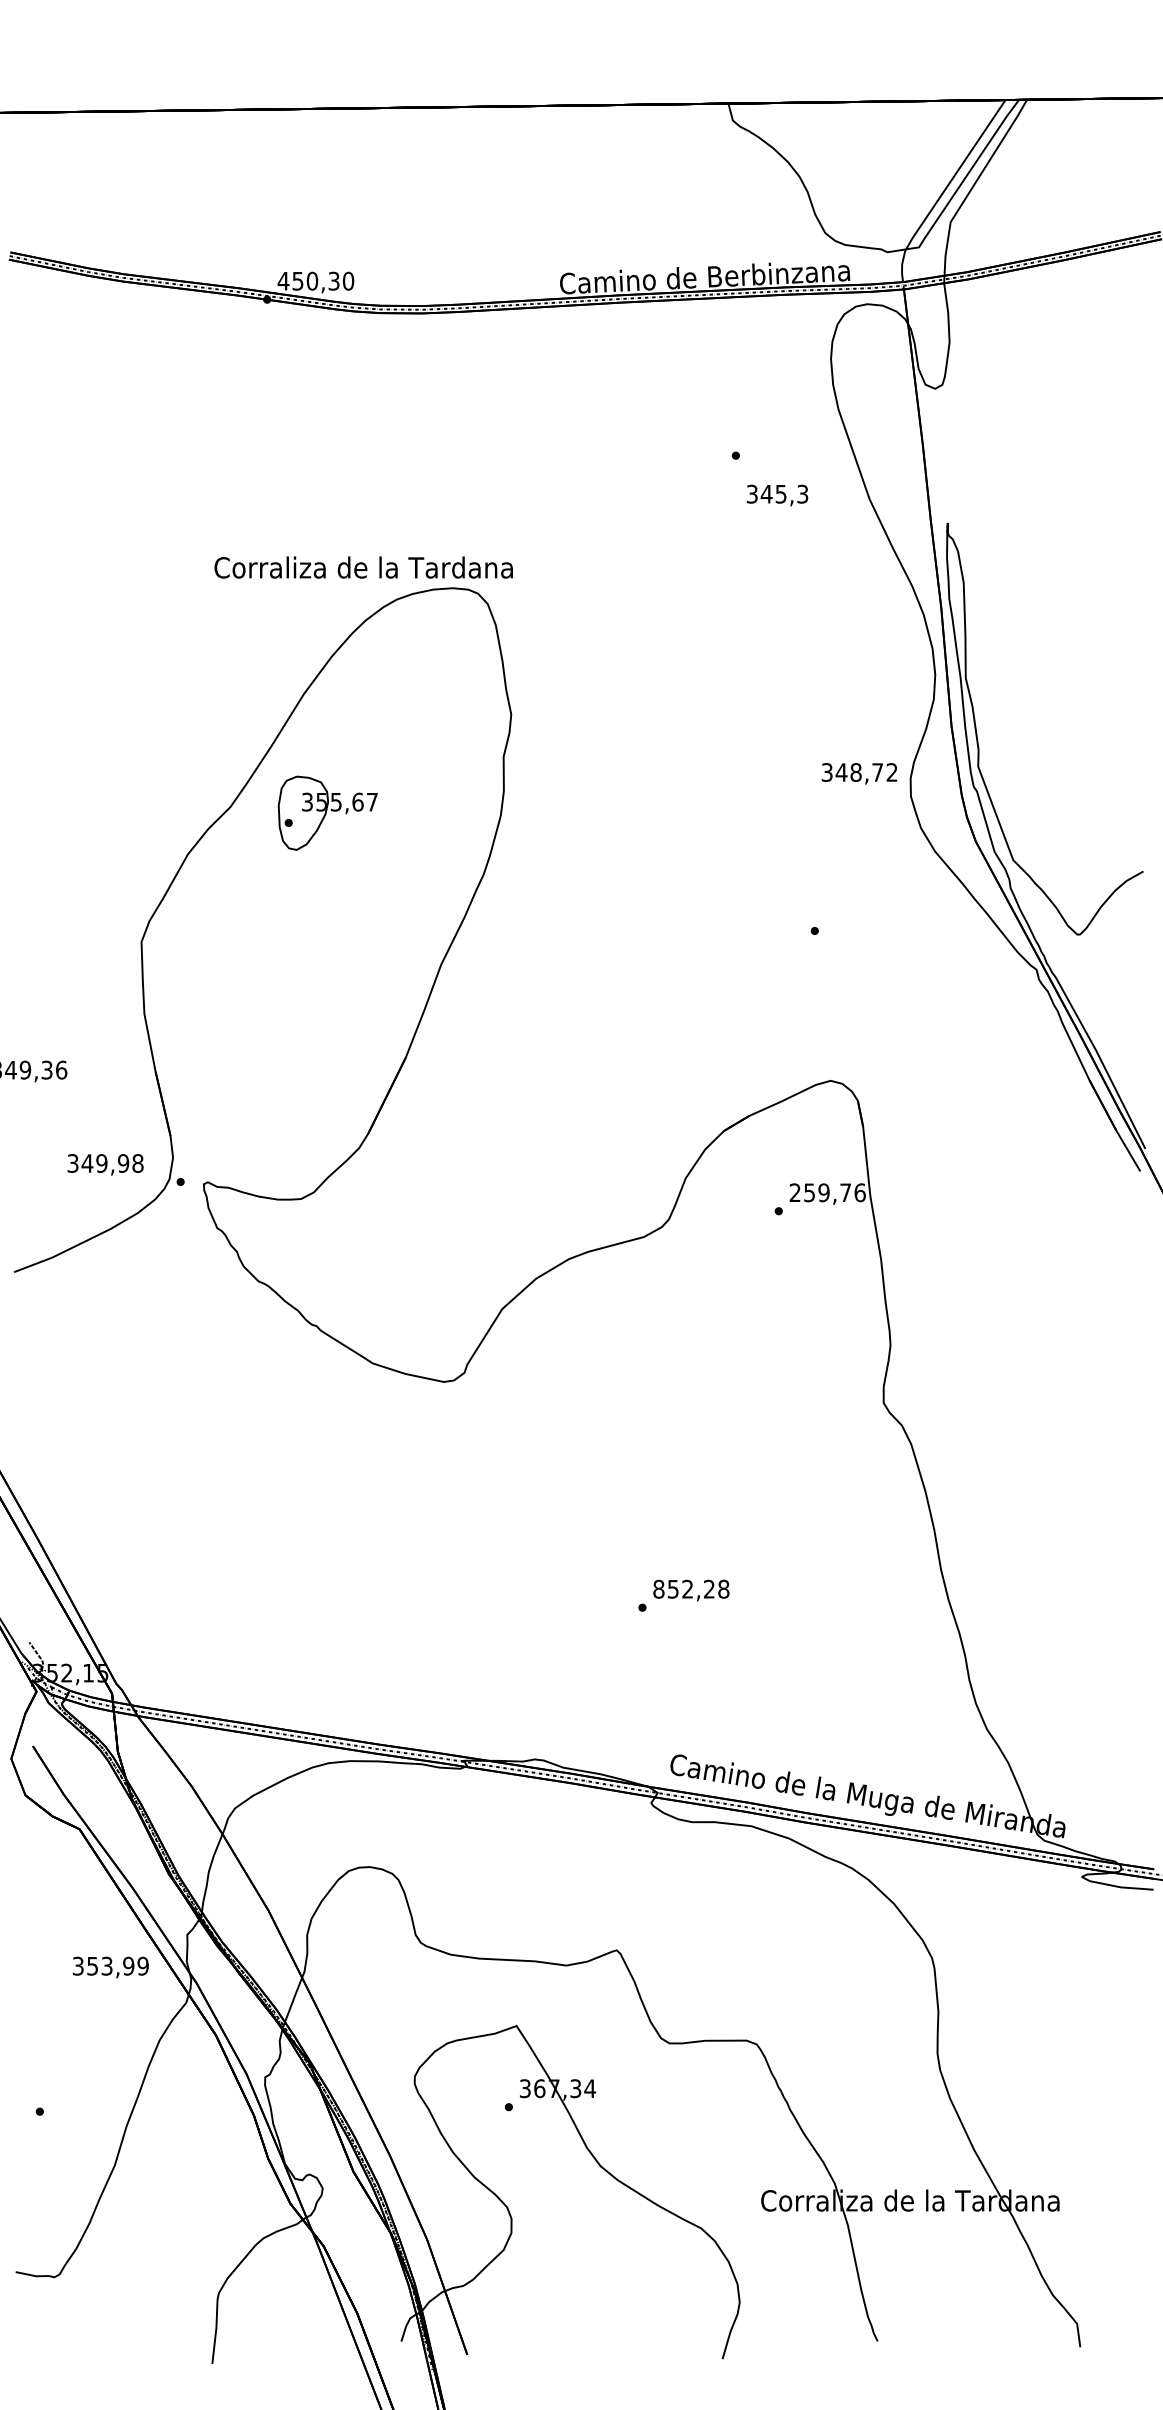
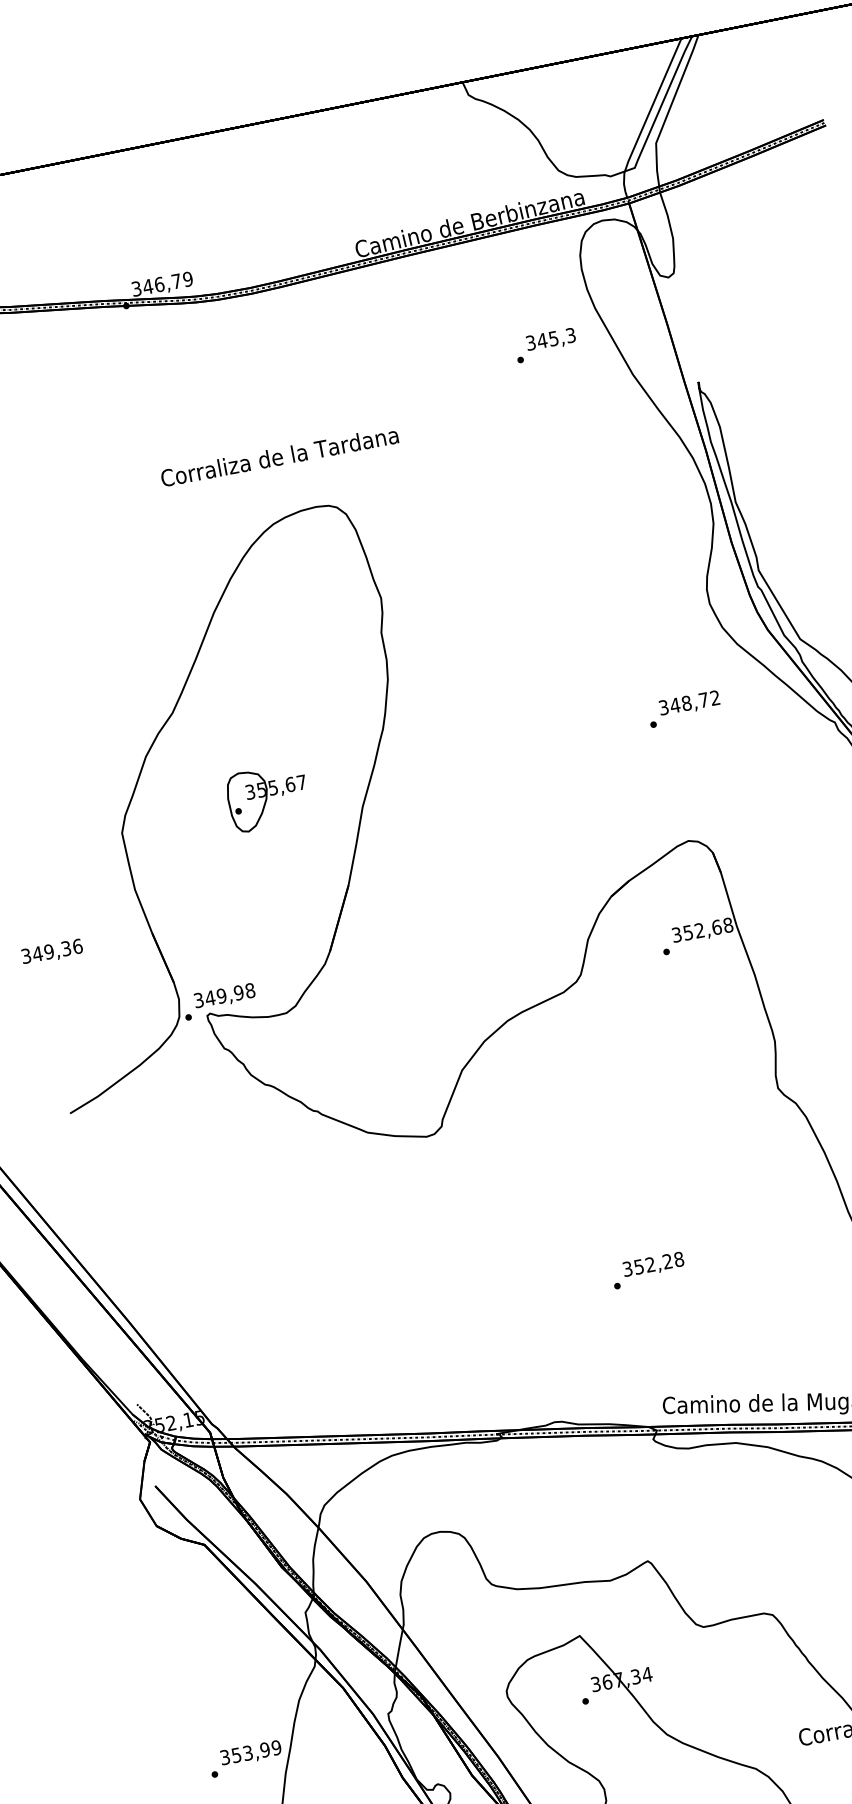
text: (315, 280) -> (161, 283), 450,30 -> 346,79
text: (777, 495) -> (551, 340), moved
text: (363, 567) -> (279, 456), moved
text: (859, 773) -> (689, 703), moved
part: (327, 812) -> (267, 797), moved
text: (105, 1164) -> (224, 996), moved
text: (827, 1192) -> (702, 929), 259,76 -> 352,68
text: (658, 1588) -> (627, 1268), 852,28 -> 352,28
text: (110, 1967) -> (250, 1753), moved

